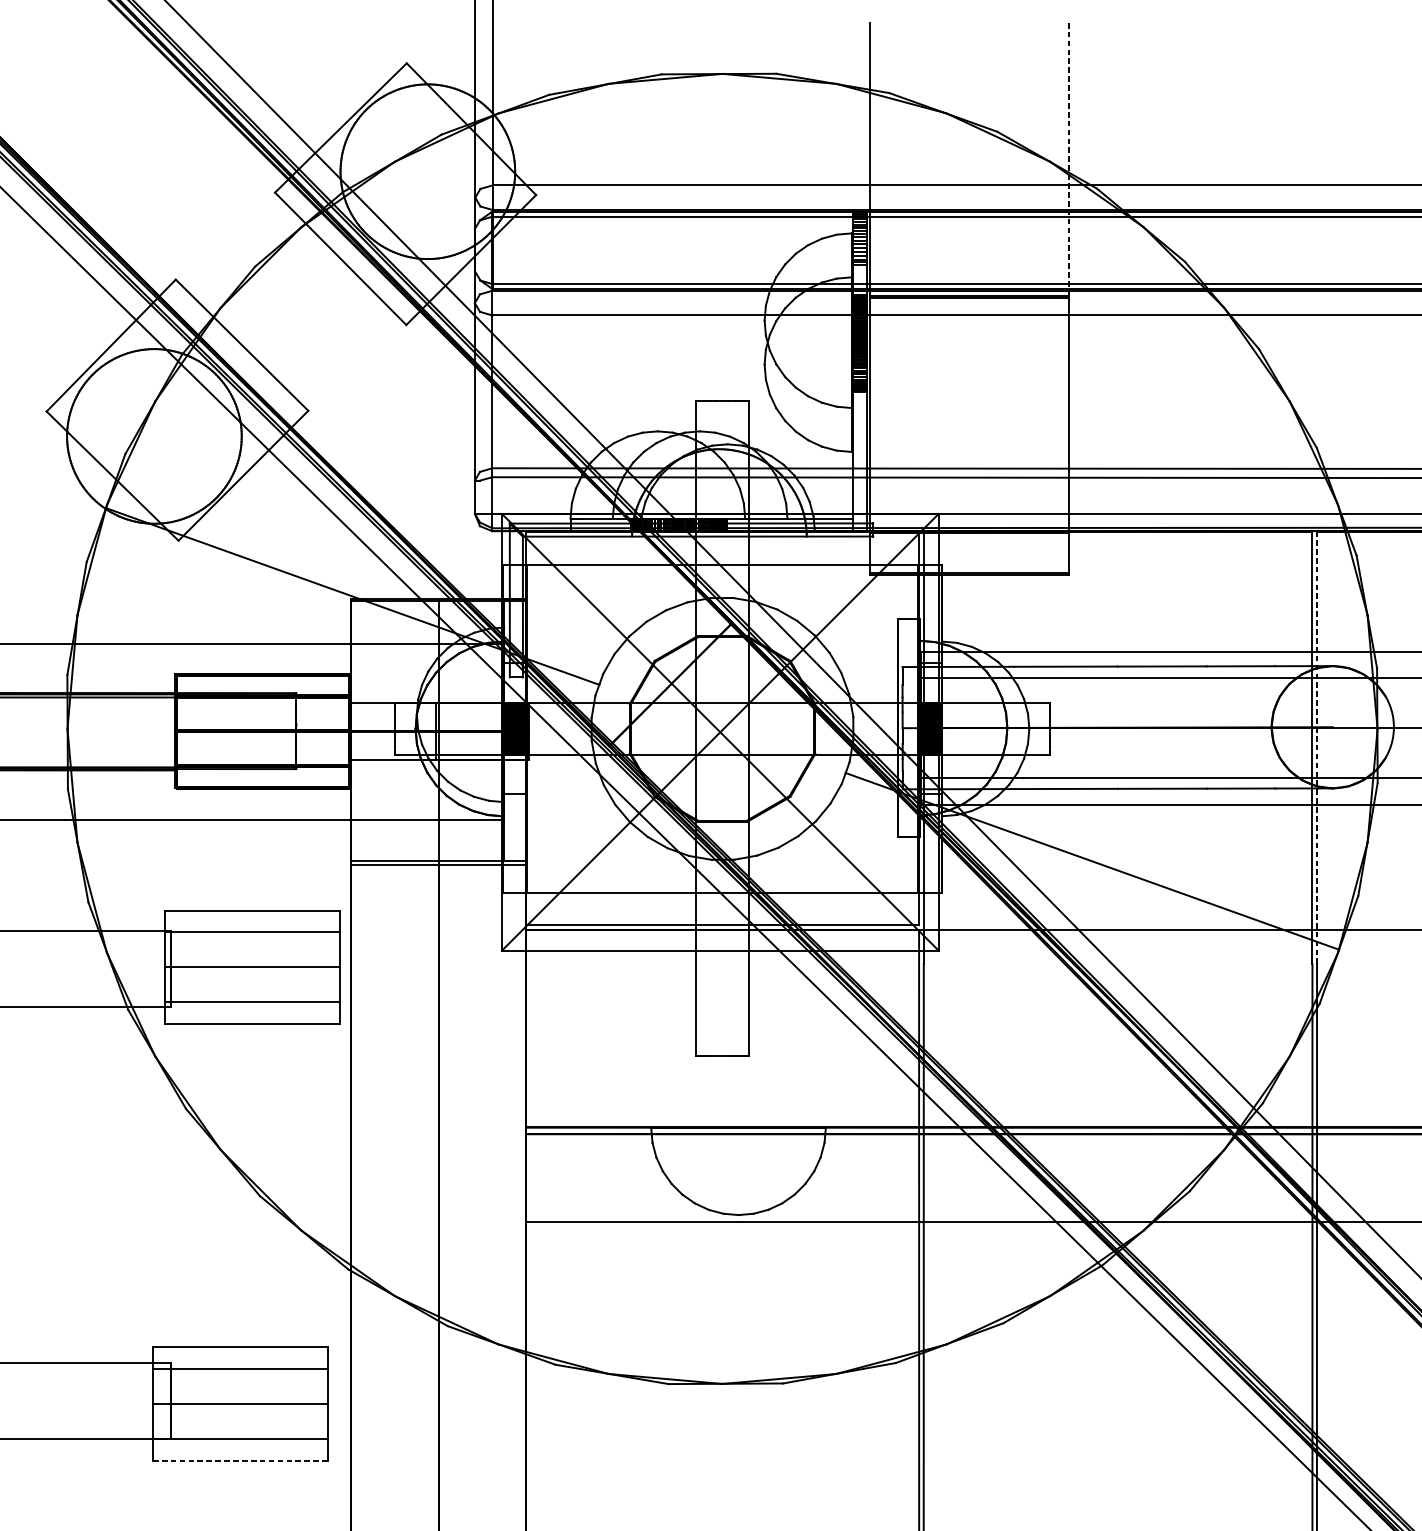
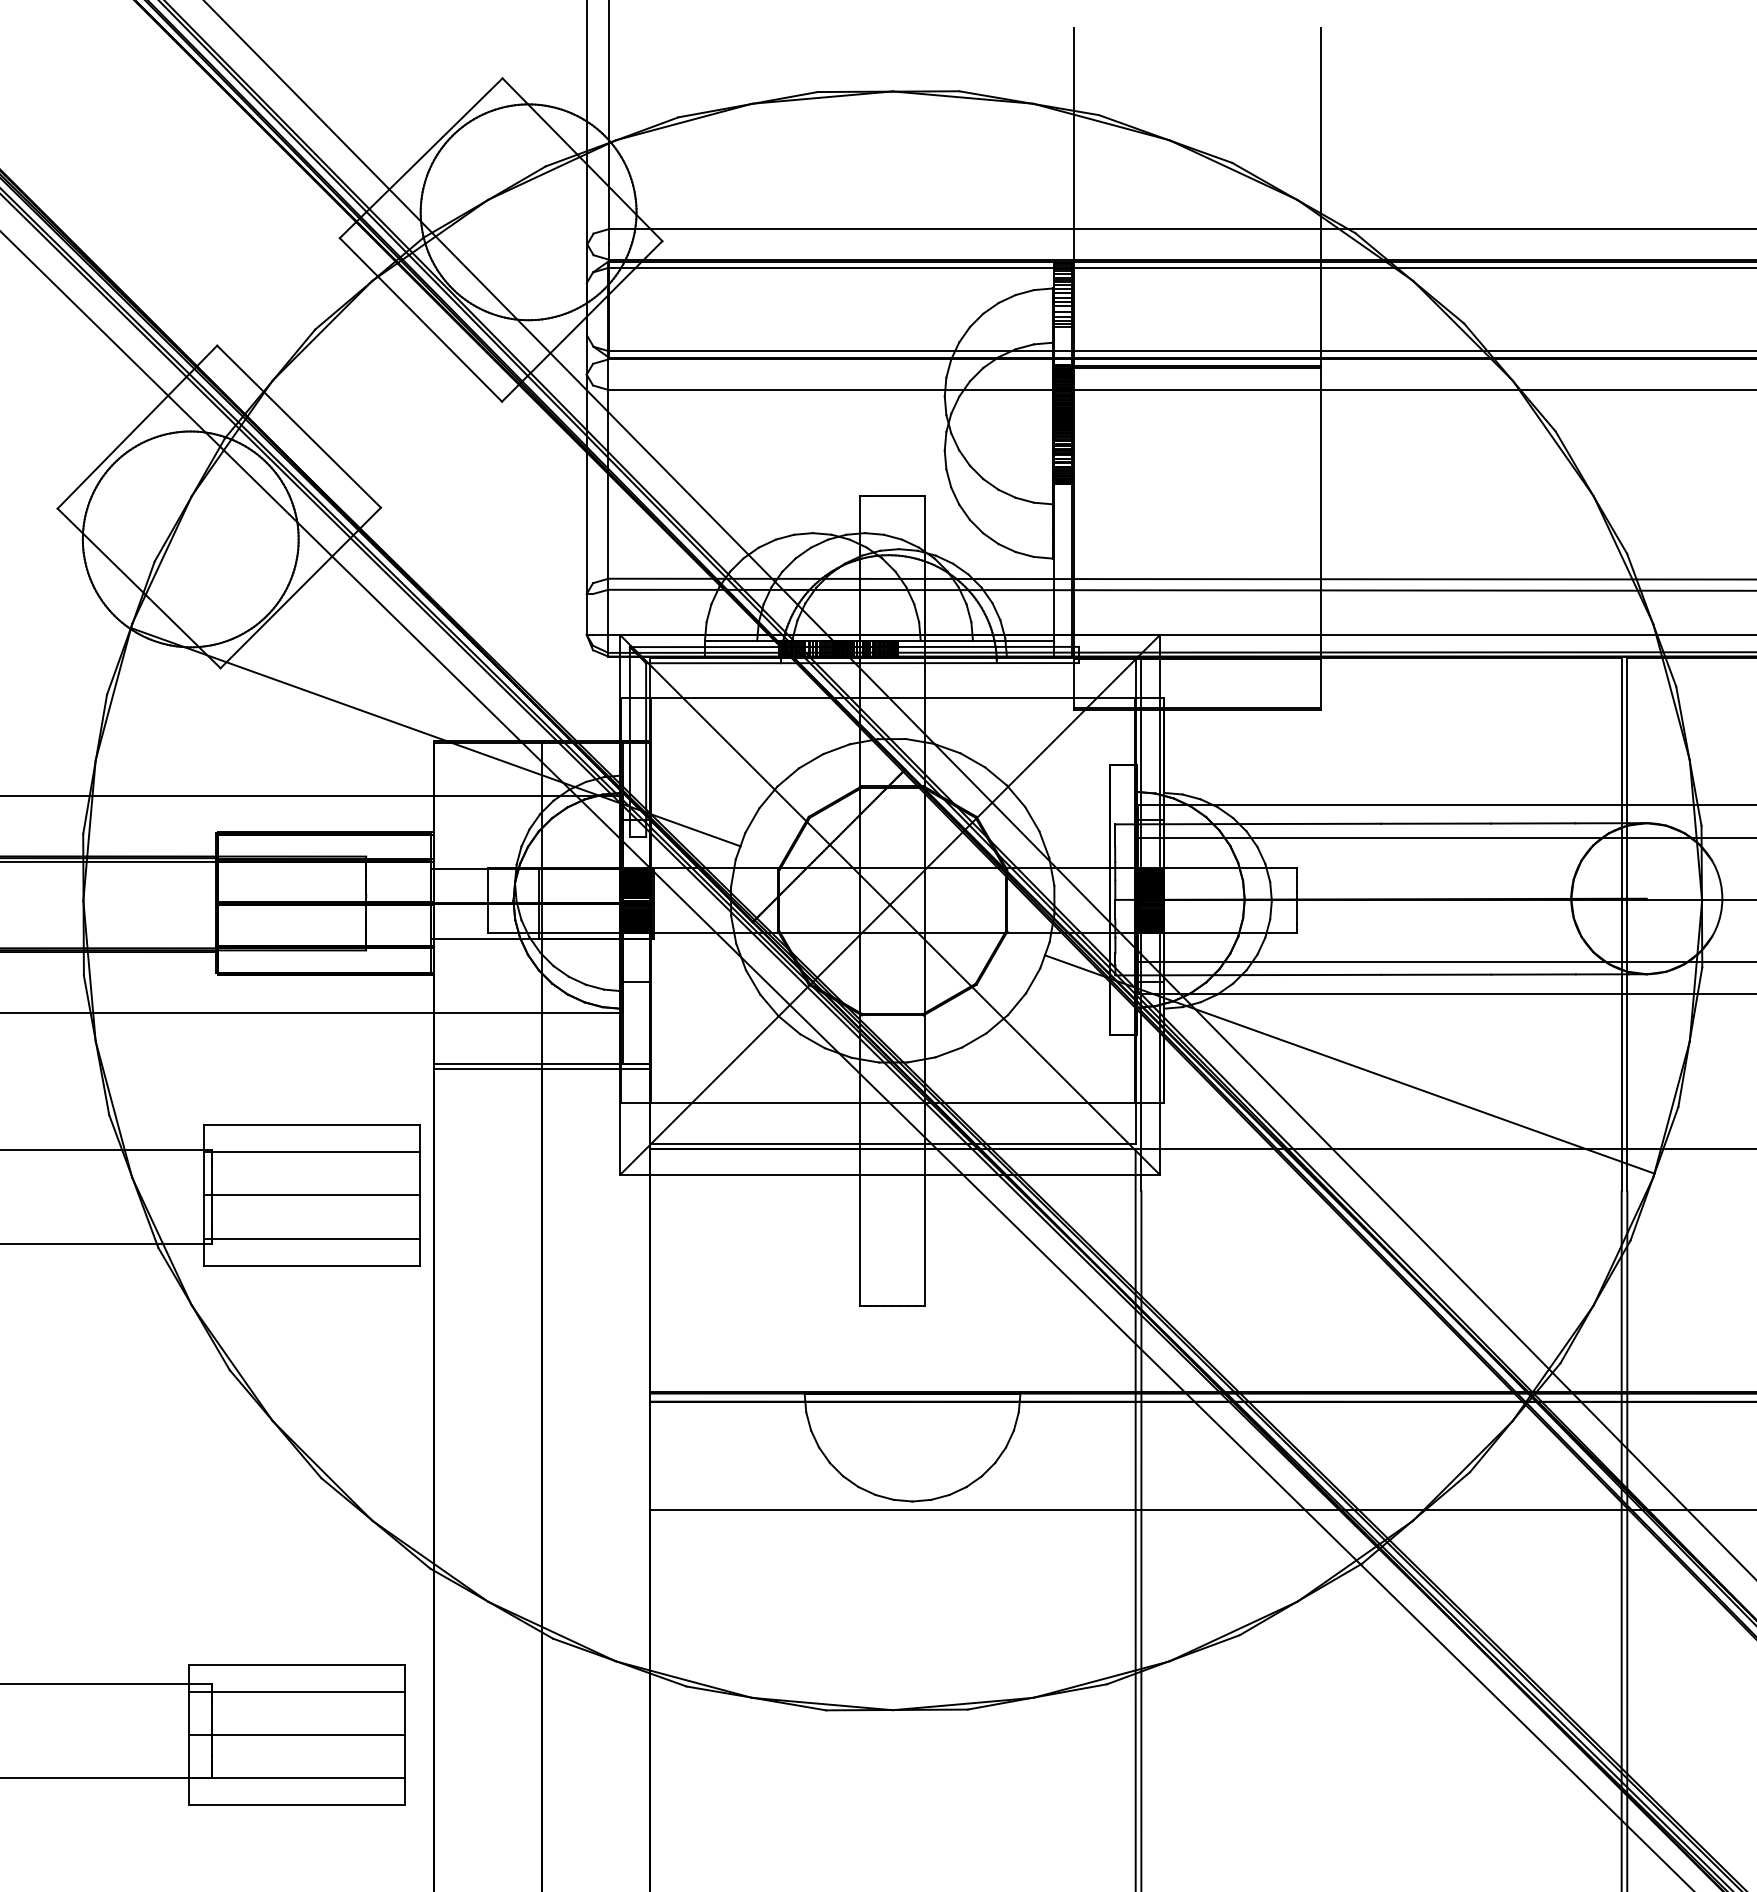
line: (1069, 159) -> (1321, 197), dashed -> solid
line: (1317, 748) -> (1627, 924), dashed -> solid
line: (239, 1461) -> (296, 1805), dashed -> solid

